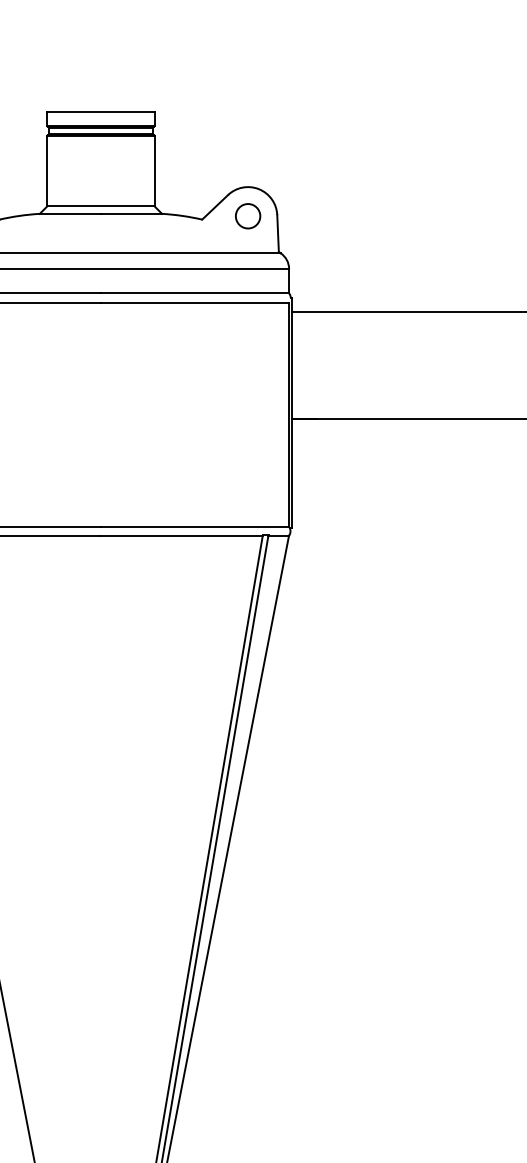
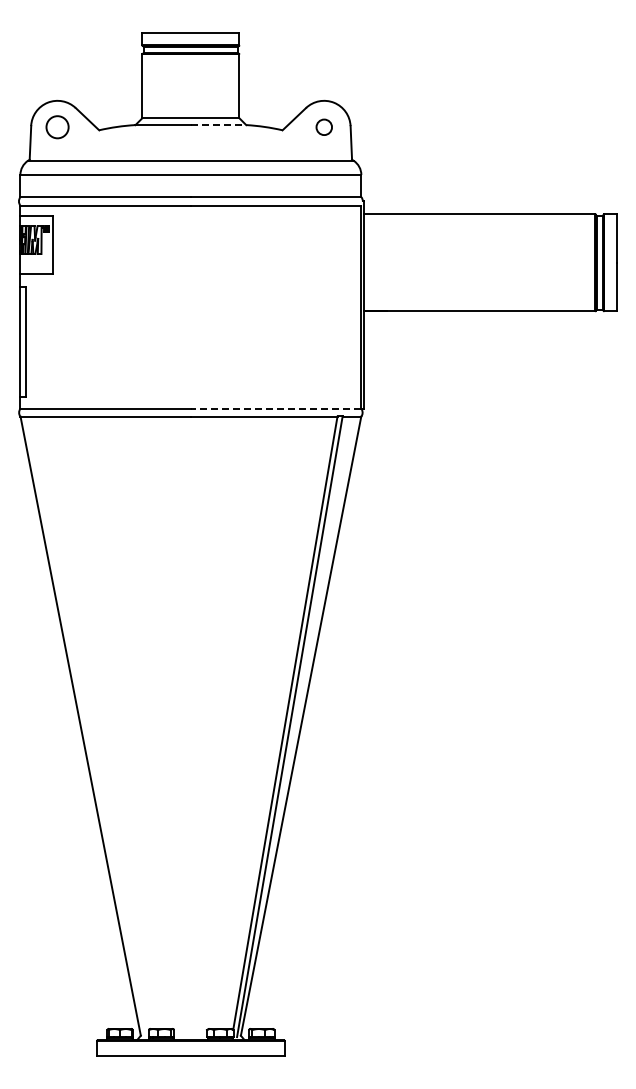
line: (131, 214) -> (218, 125), solid -> dashed
circle: (248, 216) -> (324, 127), size x0.7
line: (194, 526) -> (275, 408), solid -> dashed

